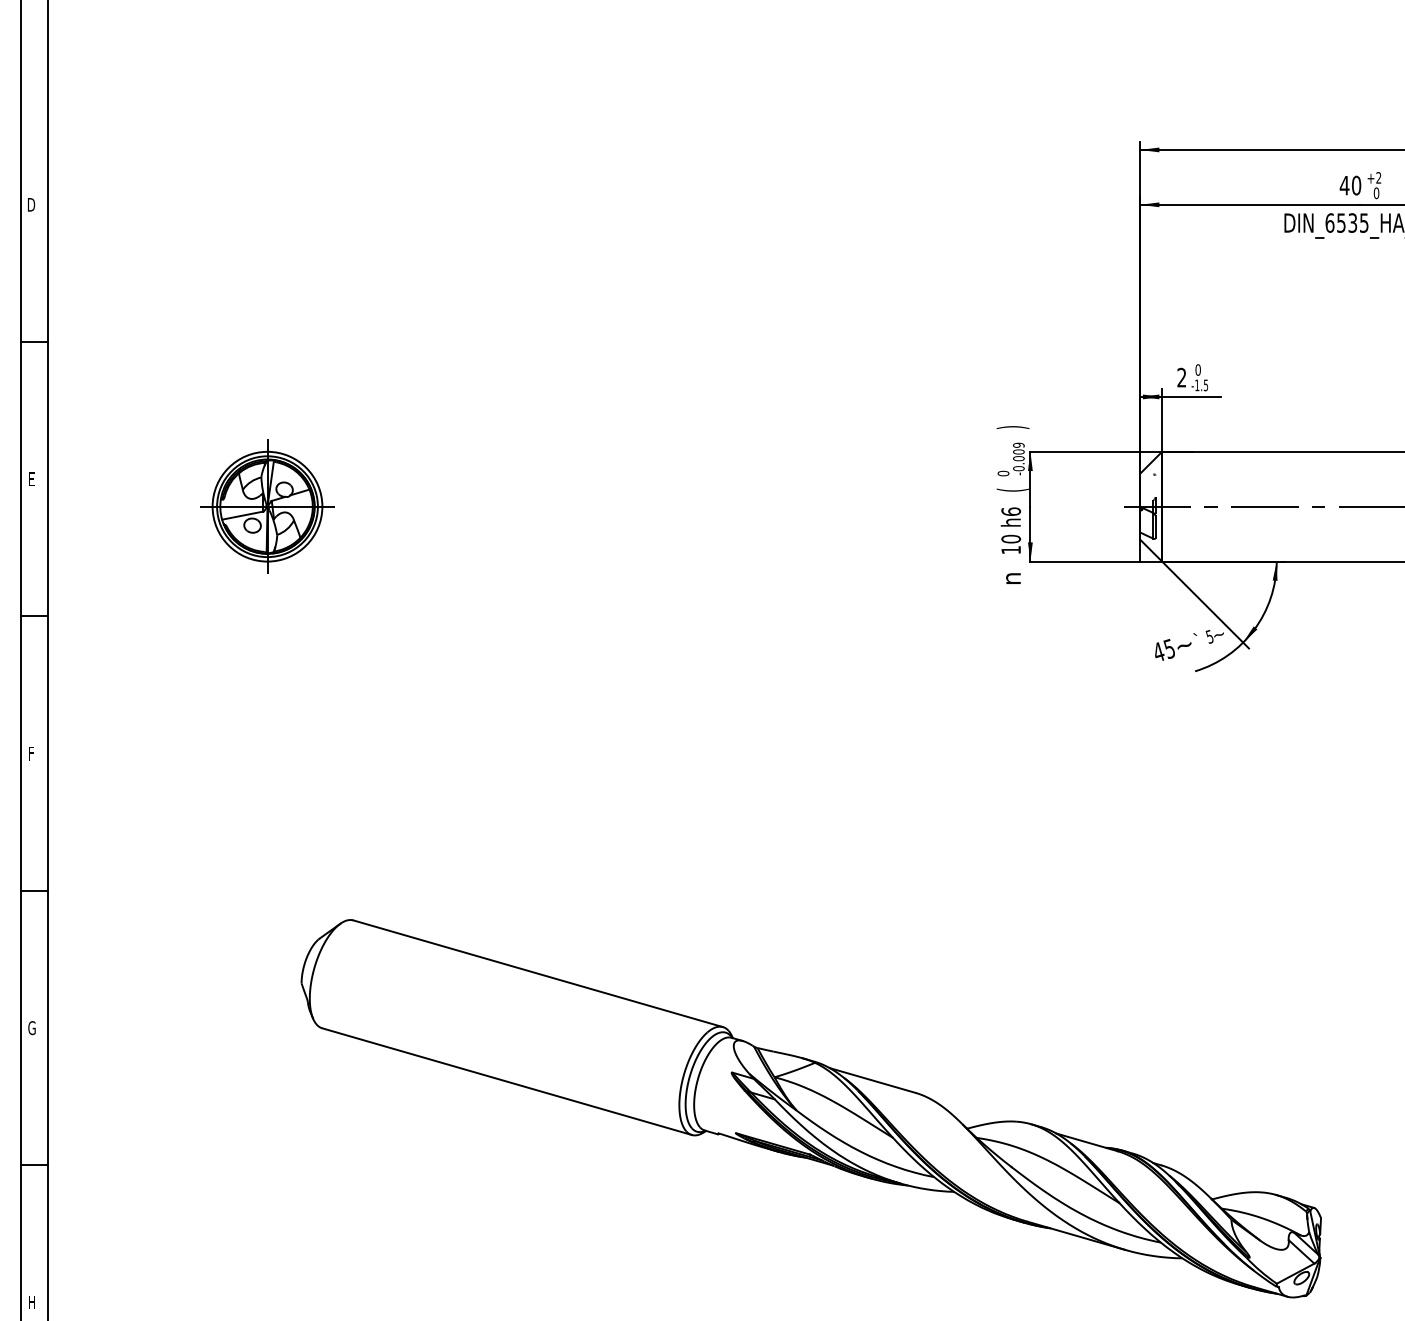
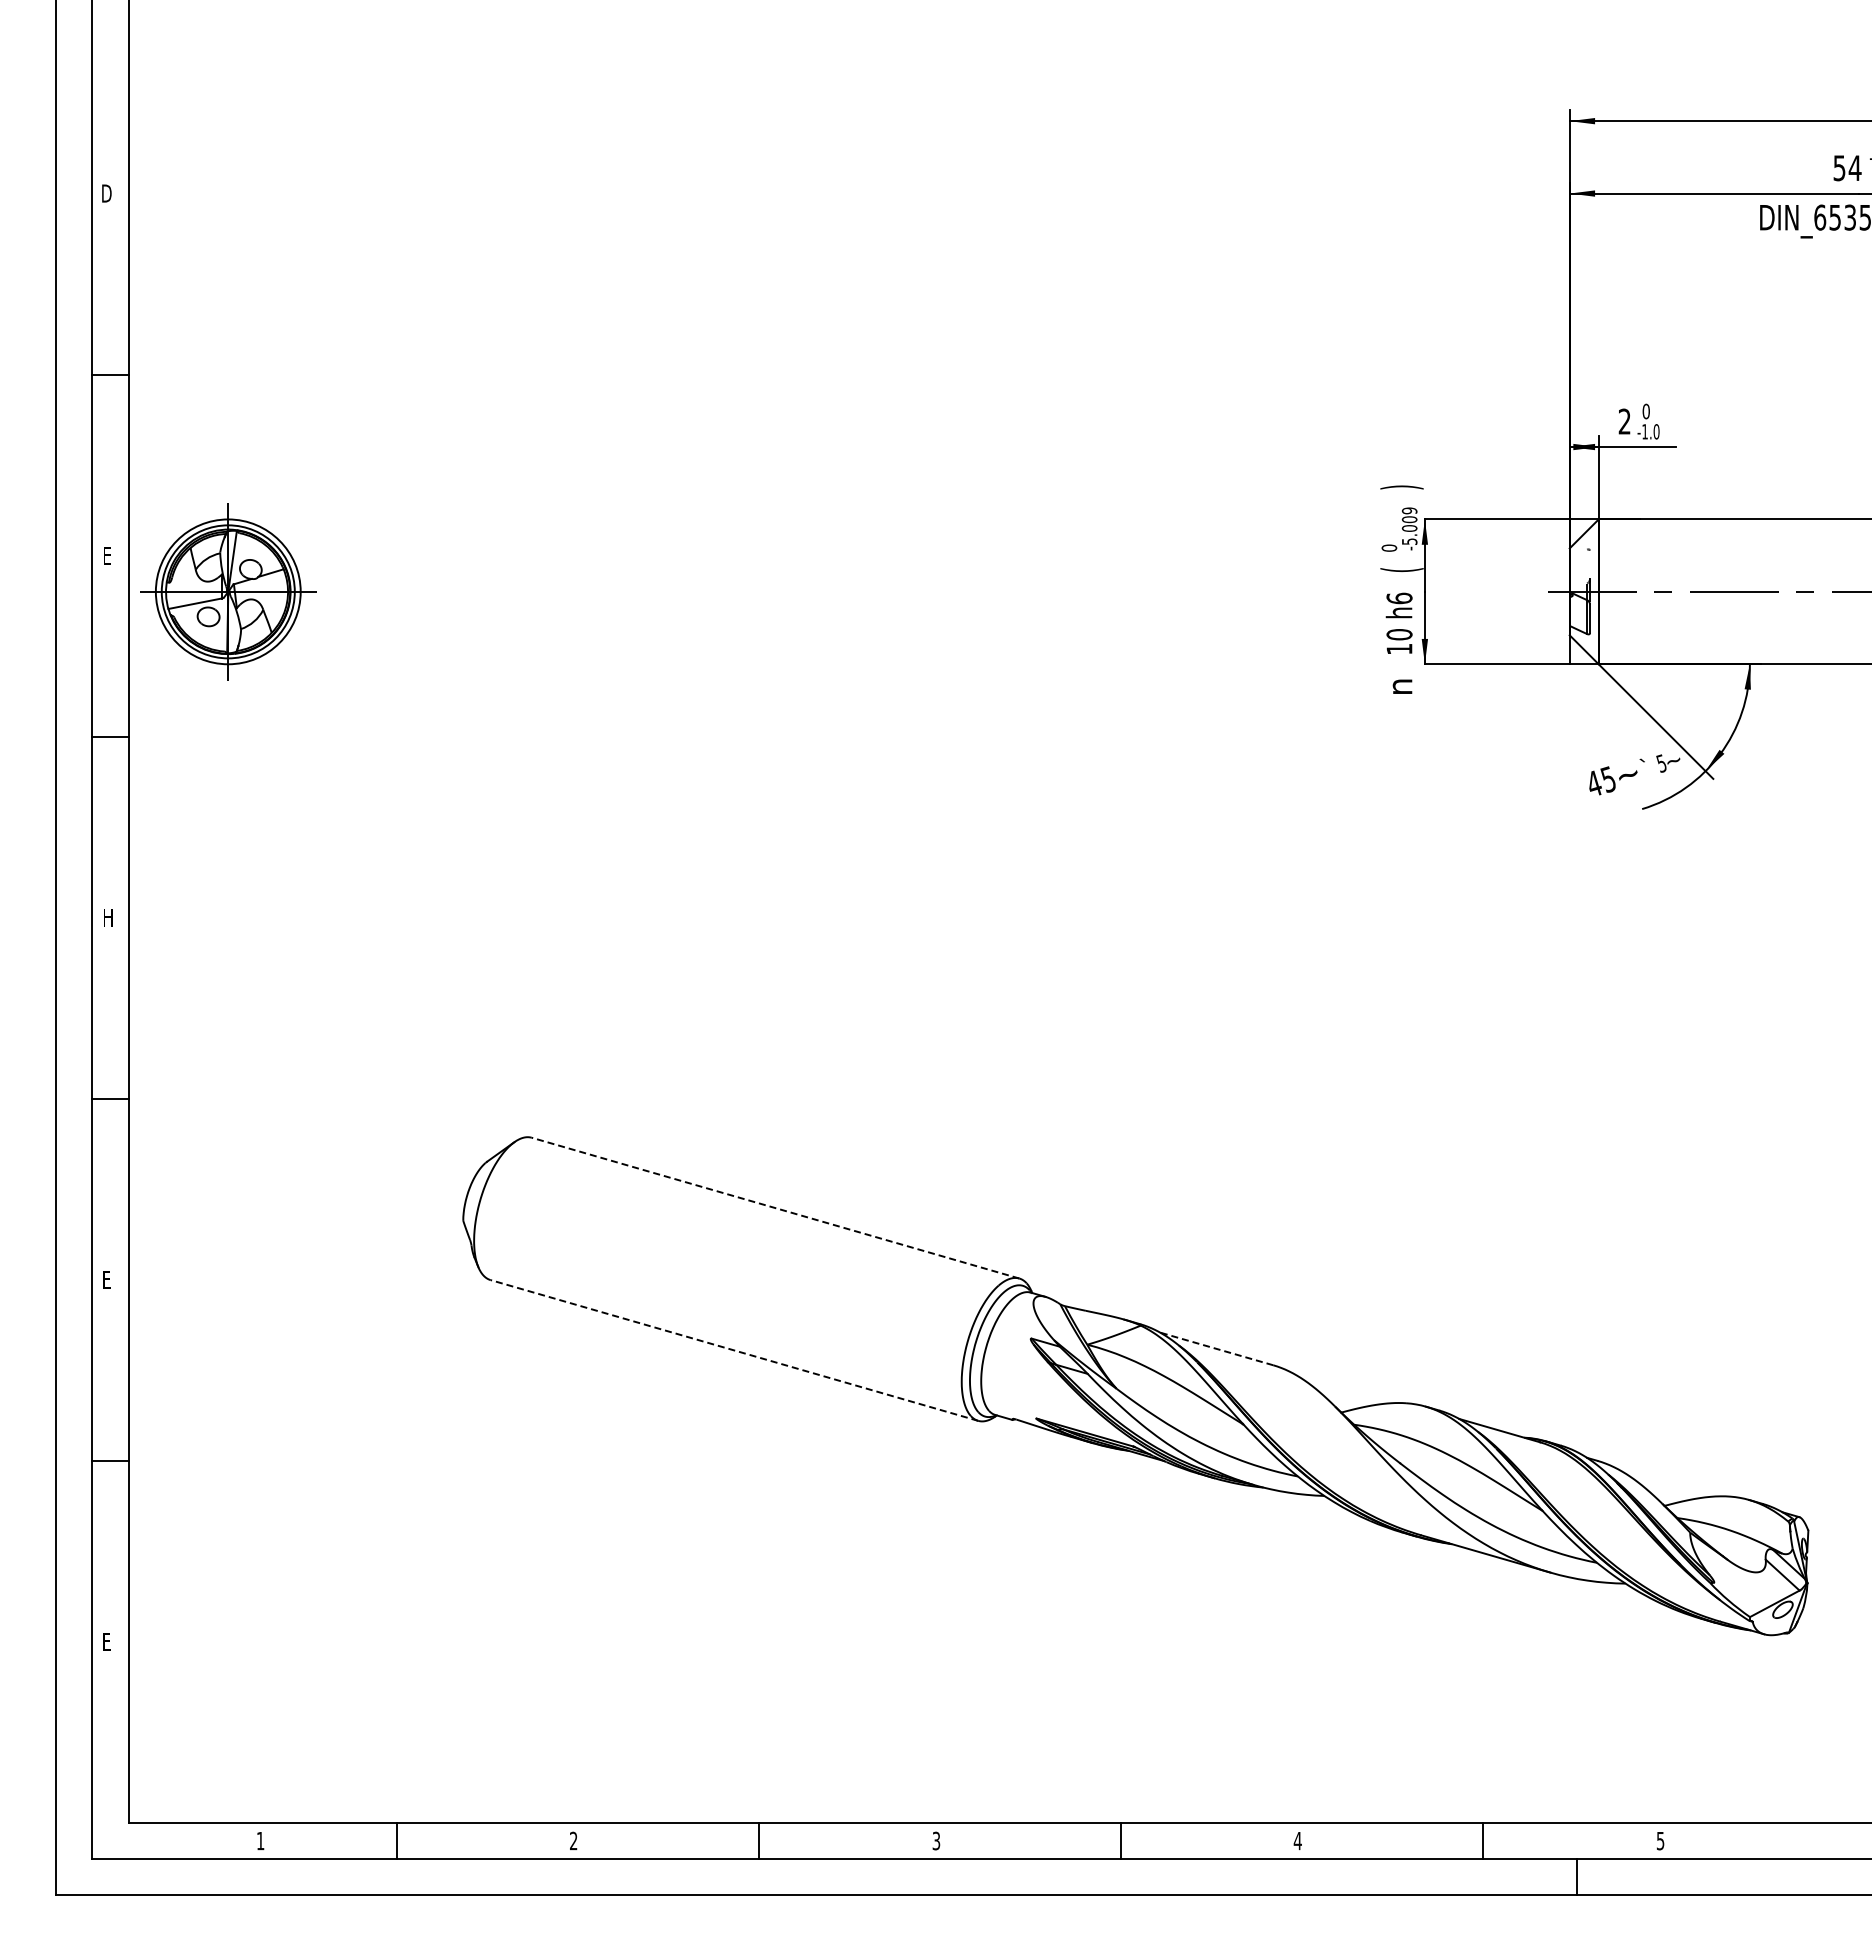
text: (1350, 185) -> (1847, 168), 40 -> 54
text: (1205, 385) -> (1656, 431), -1.5 -> -1.0
text: (1018, 468) -> (1409, 541), -0.009 -> -5.009
part: (267, 506) -> (228, 591), moved
text: (32, 753) -> (108, 917), F -> H
line: (538, 974) -> (775, 1208), solid -> dashed
text: (31, 1027) -> (107, 1279), G -> E
line: (872, 1080) -> (1216, 1348), solid -> dashed
line: (507, 1081) -> (734, 1350), solid -> dashed
text: (32, 1302) -> (108, 1641), H -> E

